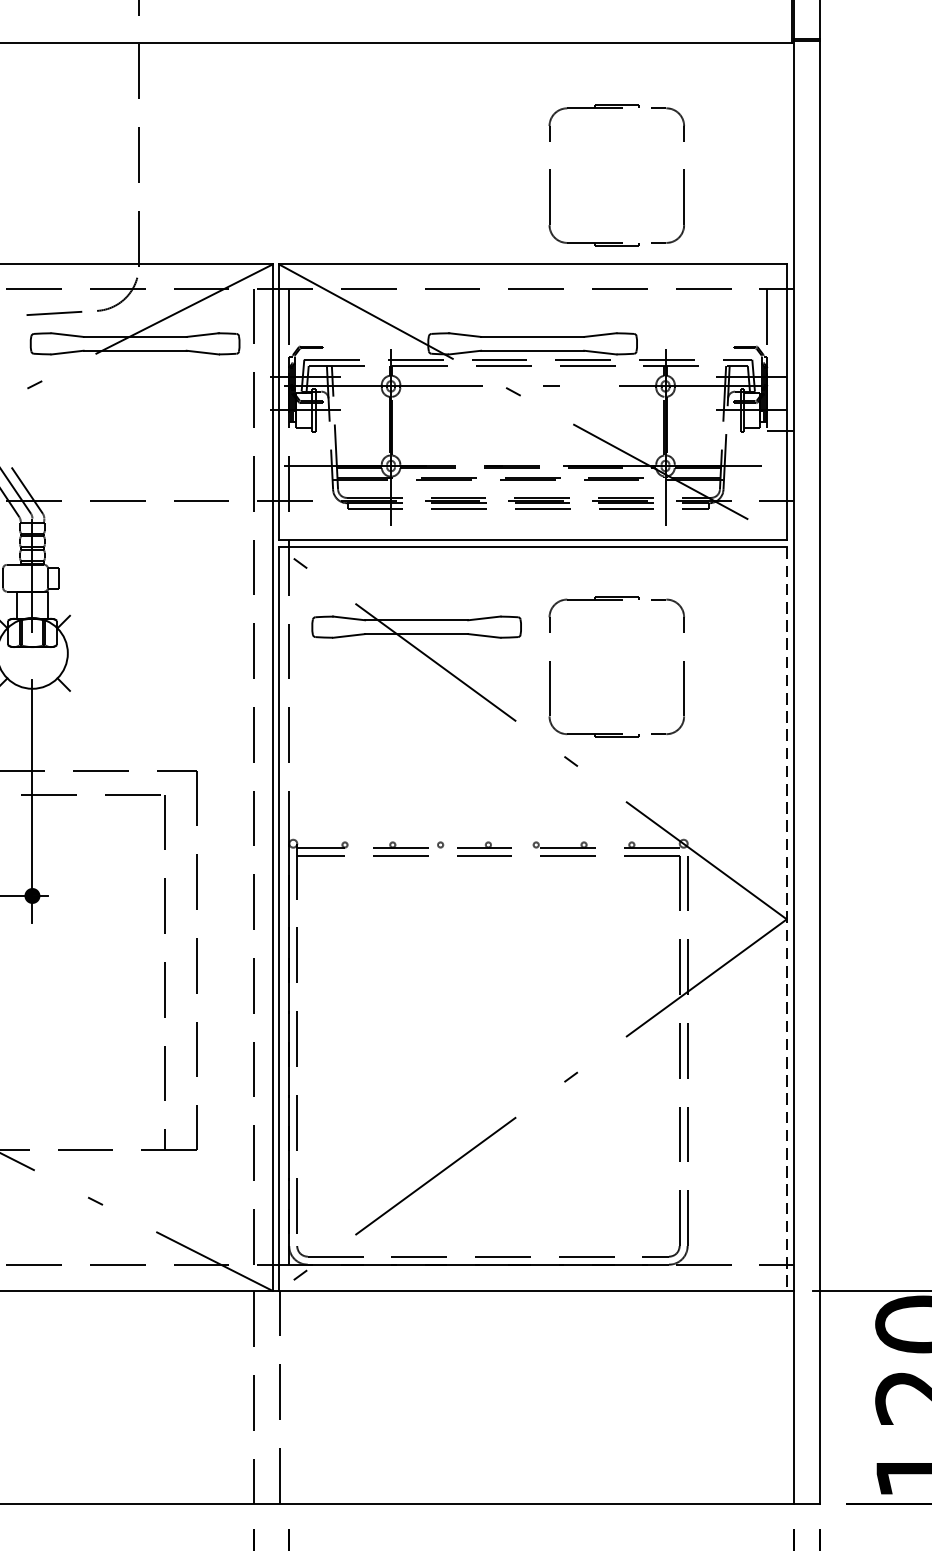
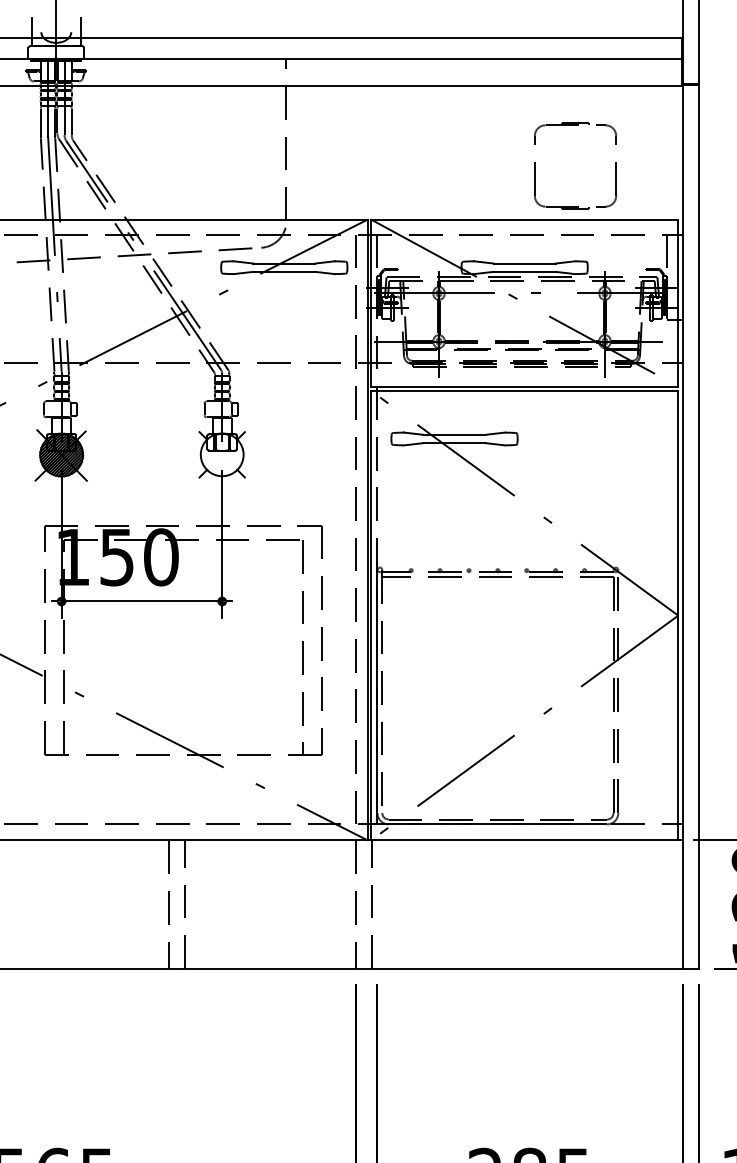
part: (616, 599) -> (575, 422), removed
line: (787, 919) -> (678, 615), dashed -> solid

